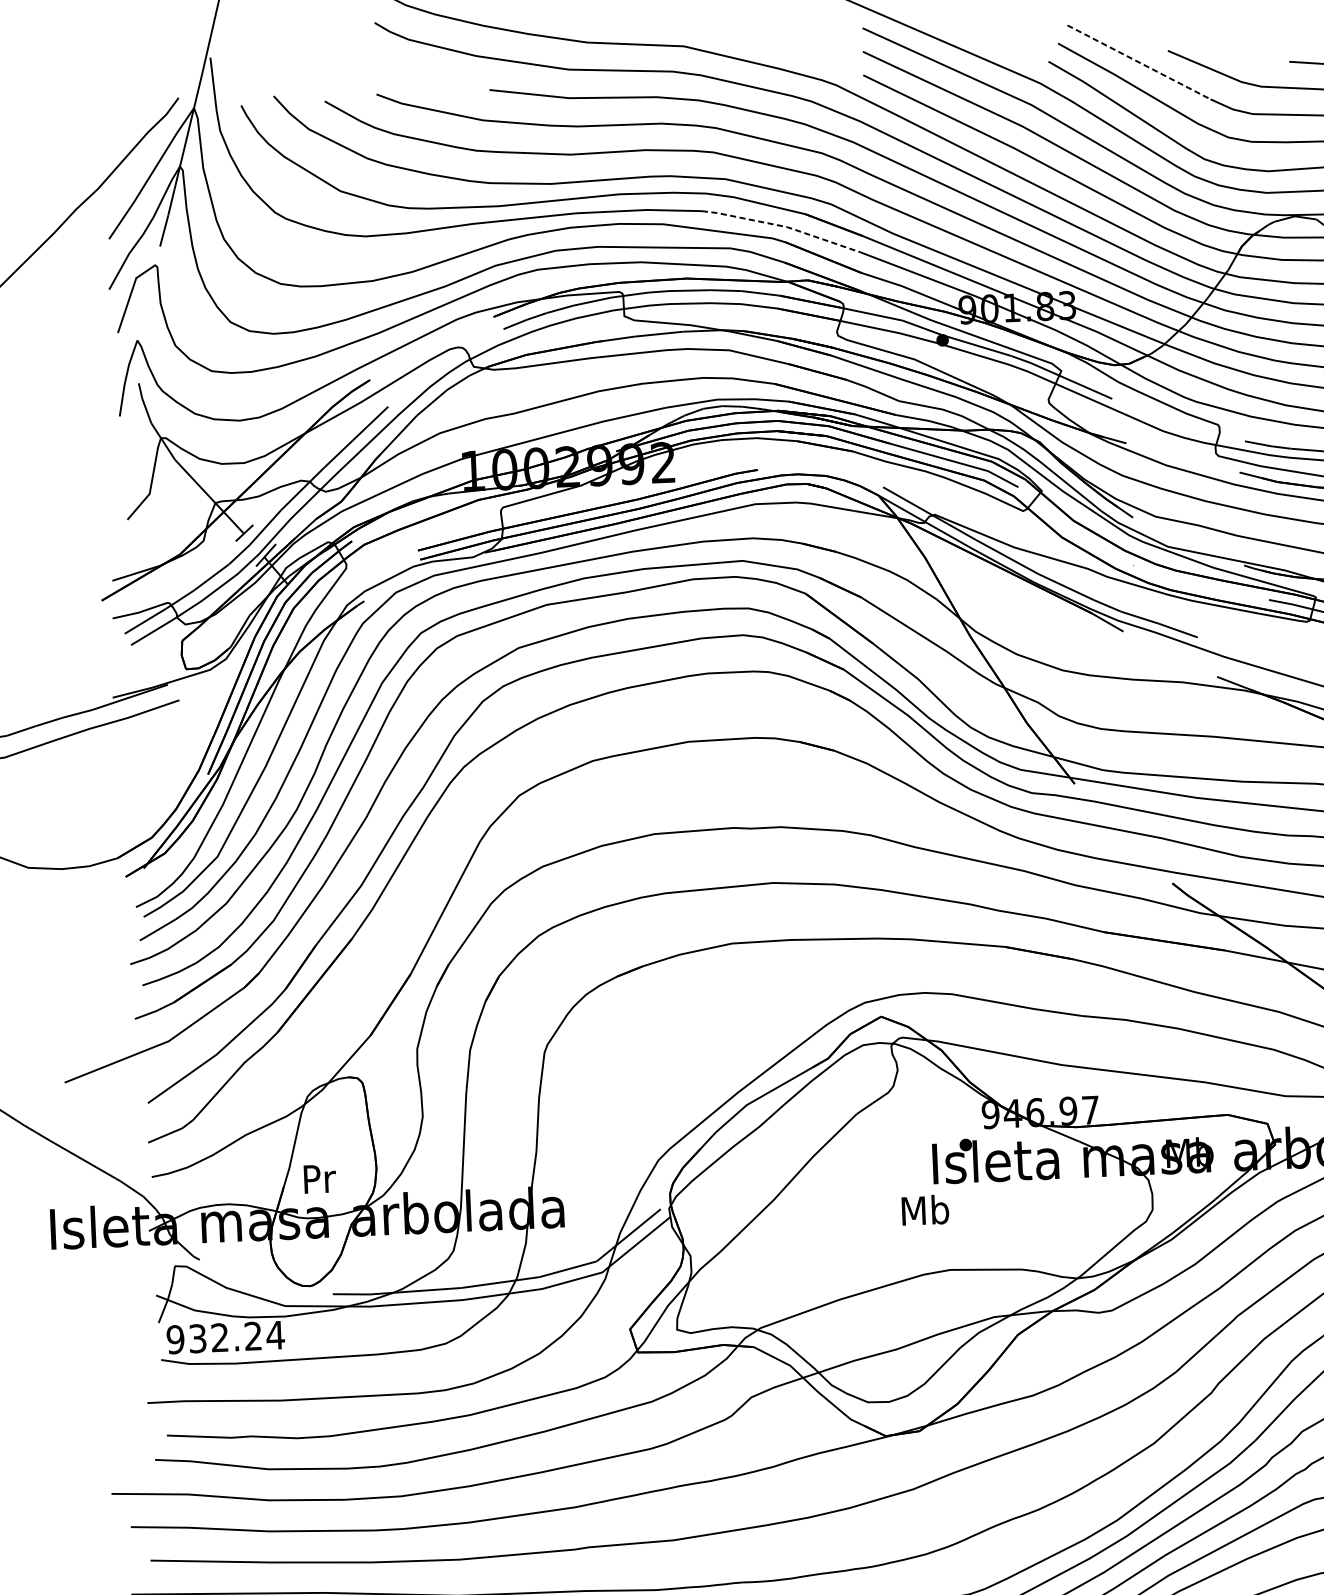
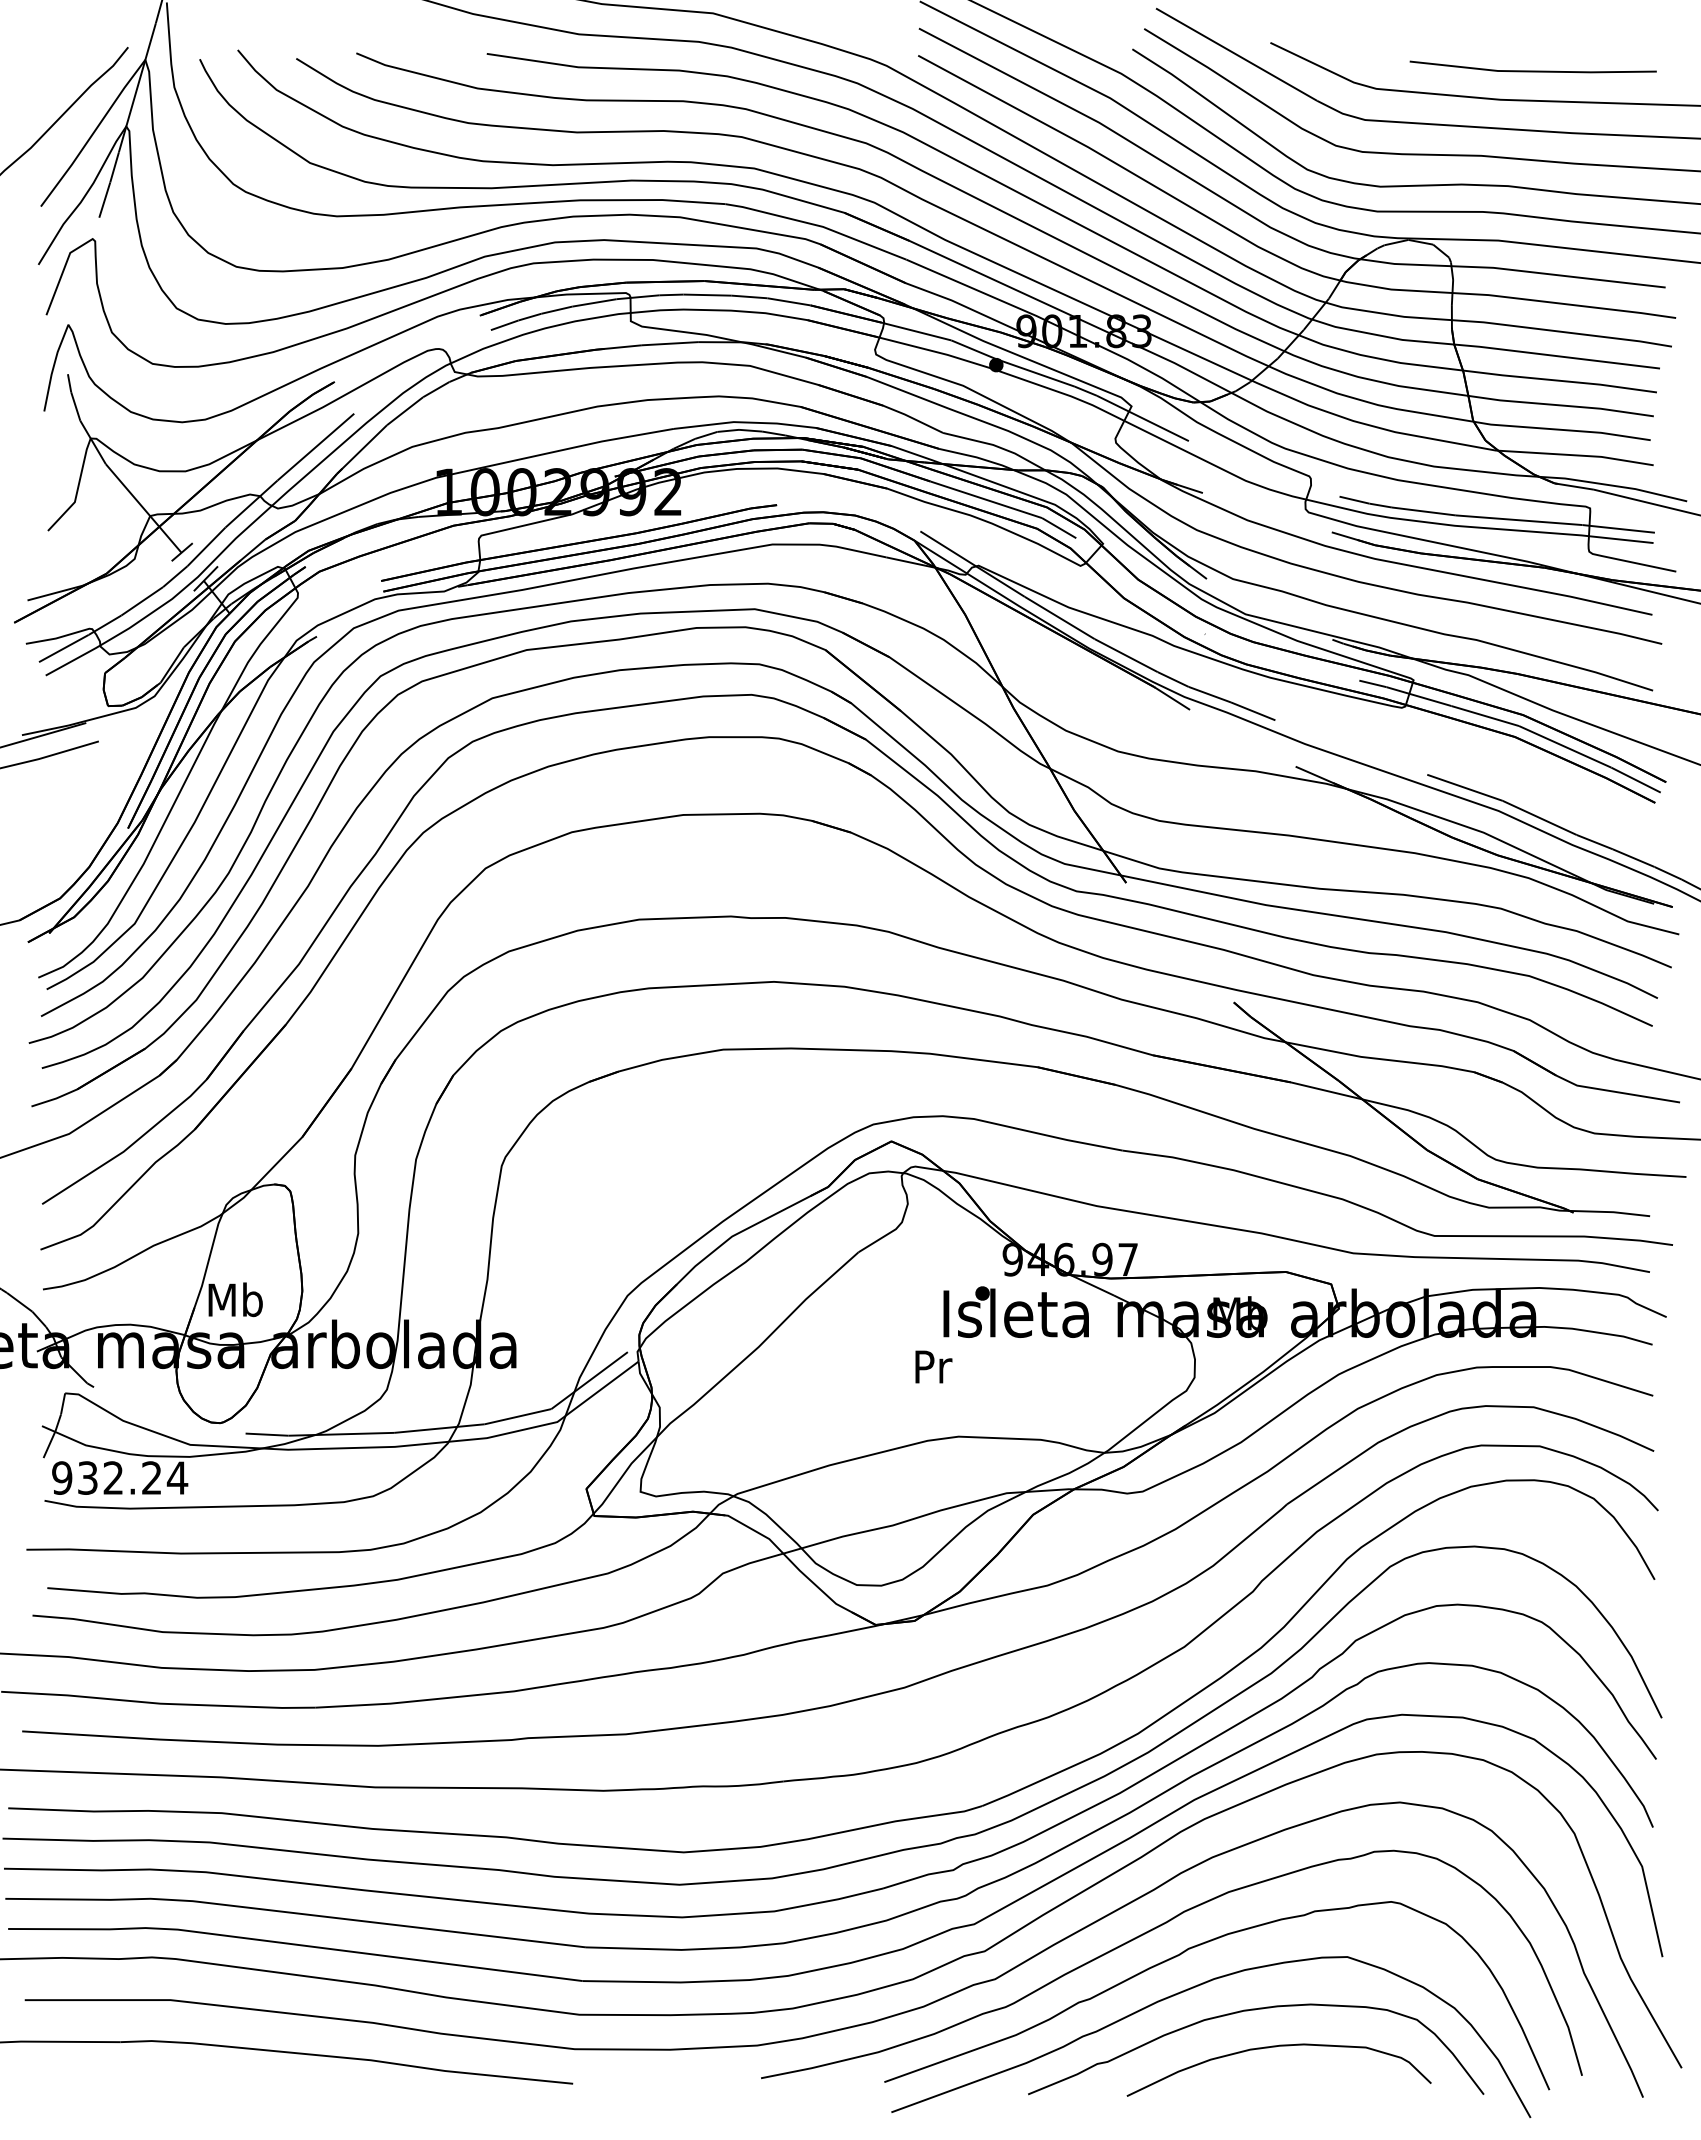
line: (1138, 62) -> (1236, 54), dashed -> solid
line: (783, 226) -> (818, 225), dashed -> solid
text: (318, 1178) -> (235, 1299), Pr -> Mb
text: (925, 1210) -> (932, 1366), Mb -> Pr

